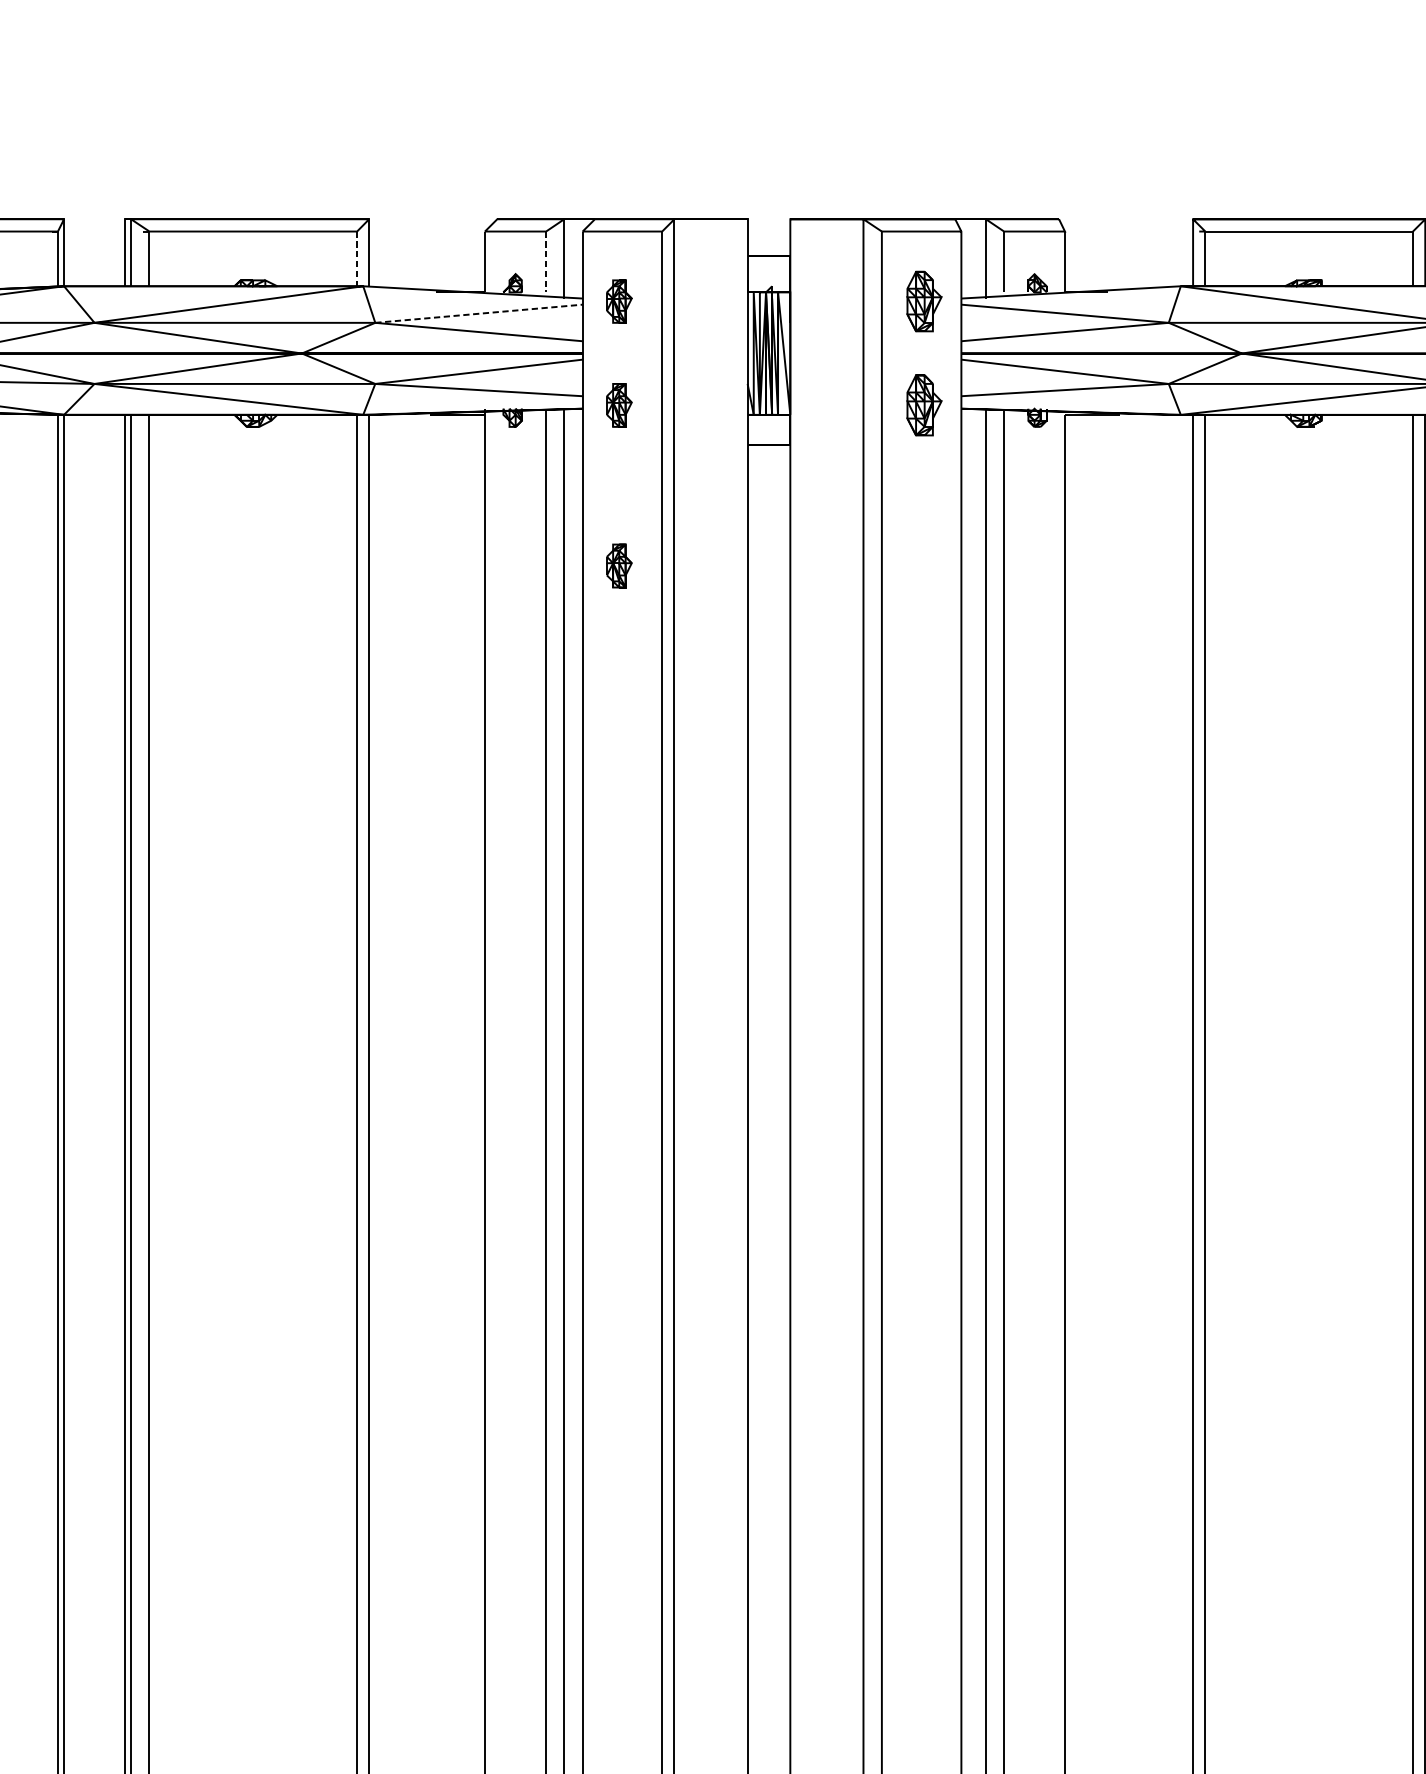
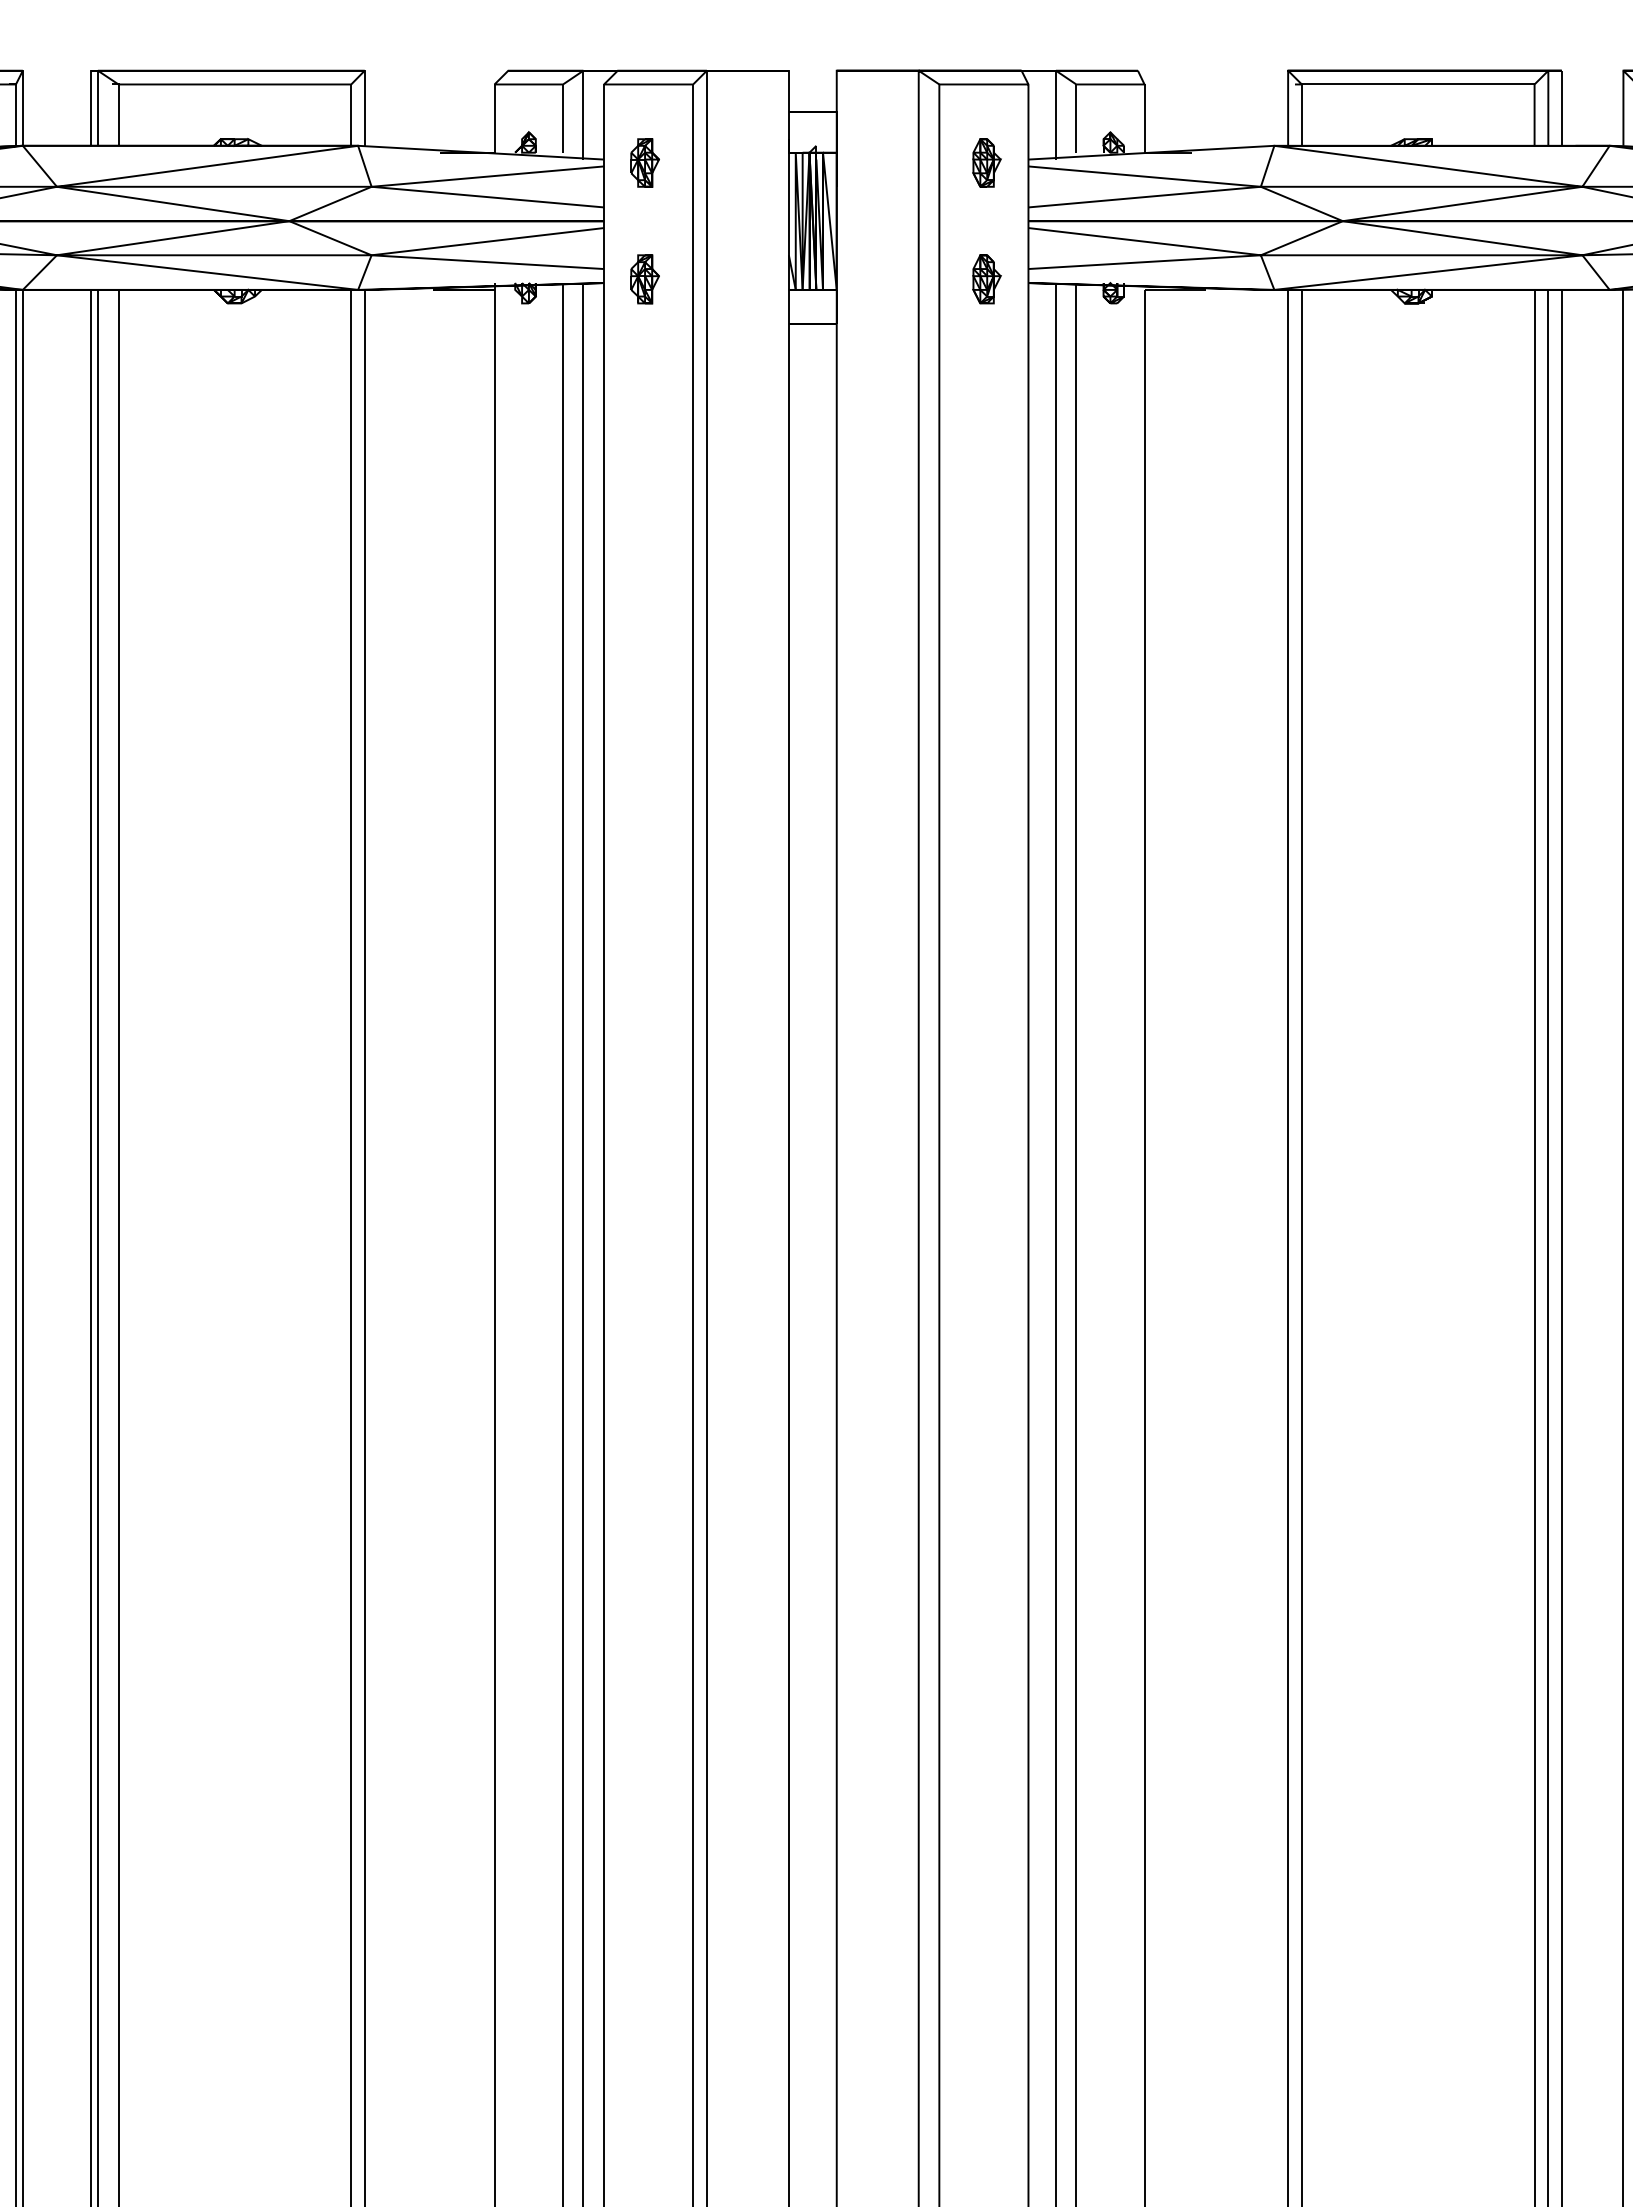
line: (357, 259) -> (351, 115), dashed -> solid
line: (546, 262) -> (563, 119), dashed -> solid
part: (923, 301) -> (986, 162), size x0.71
line: (478, 313) -> (487, 176), dashed -> solid
part: (923, 405) -> (986, 279), size x0.71
part: (618, 566) -> (644, 459), removed

